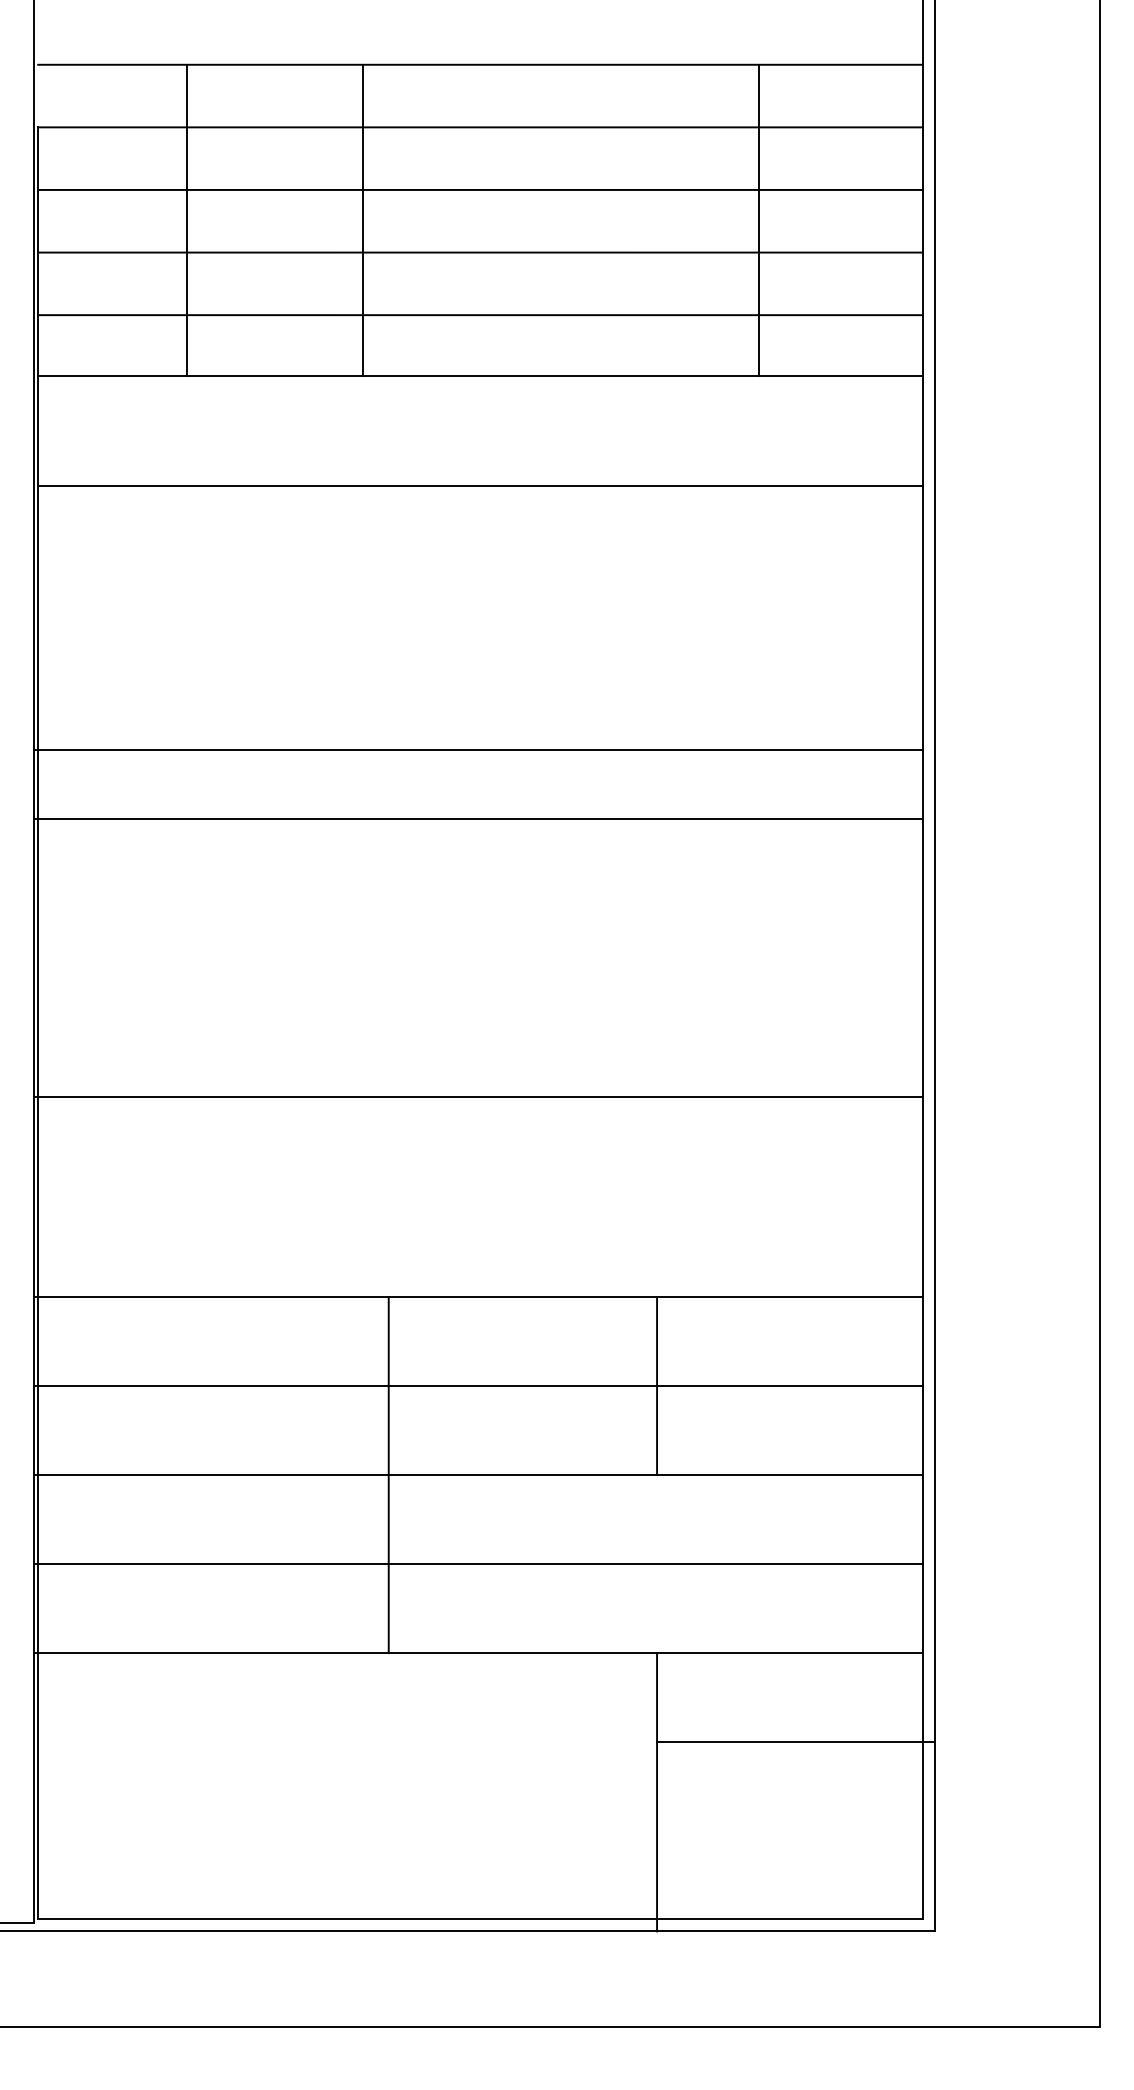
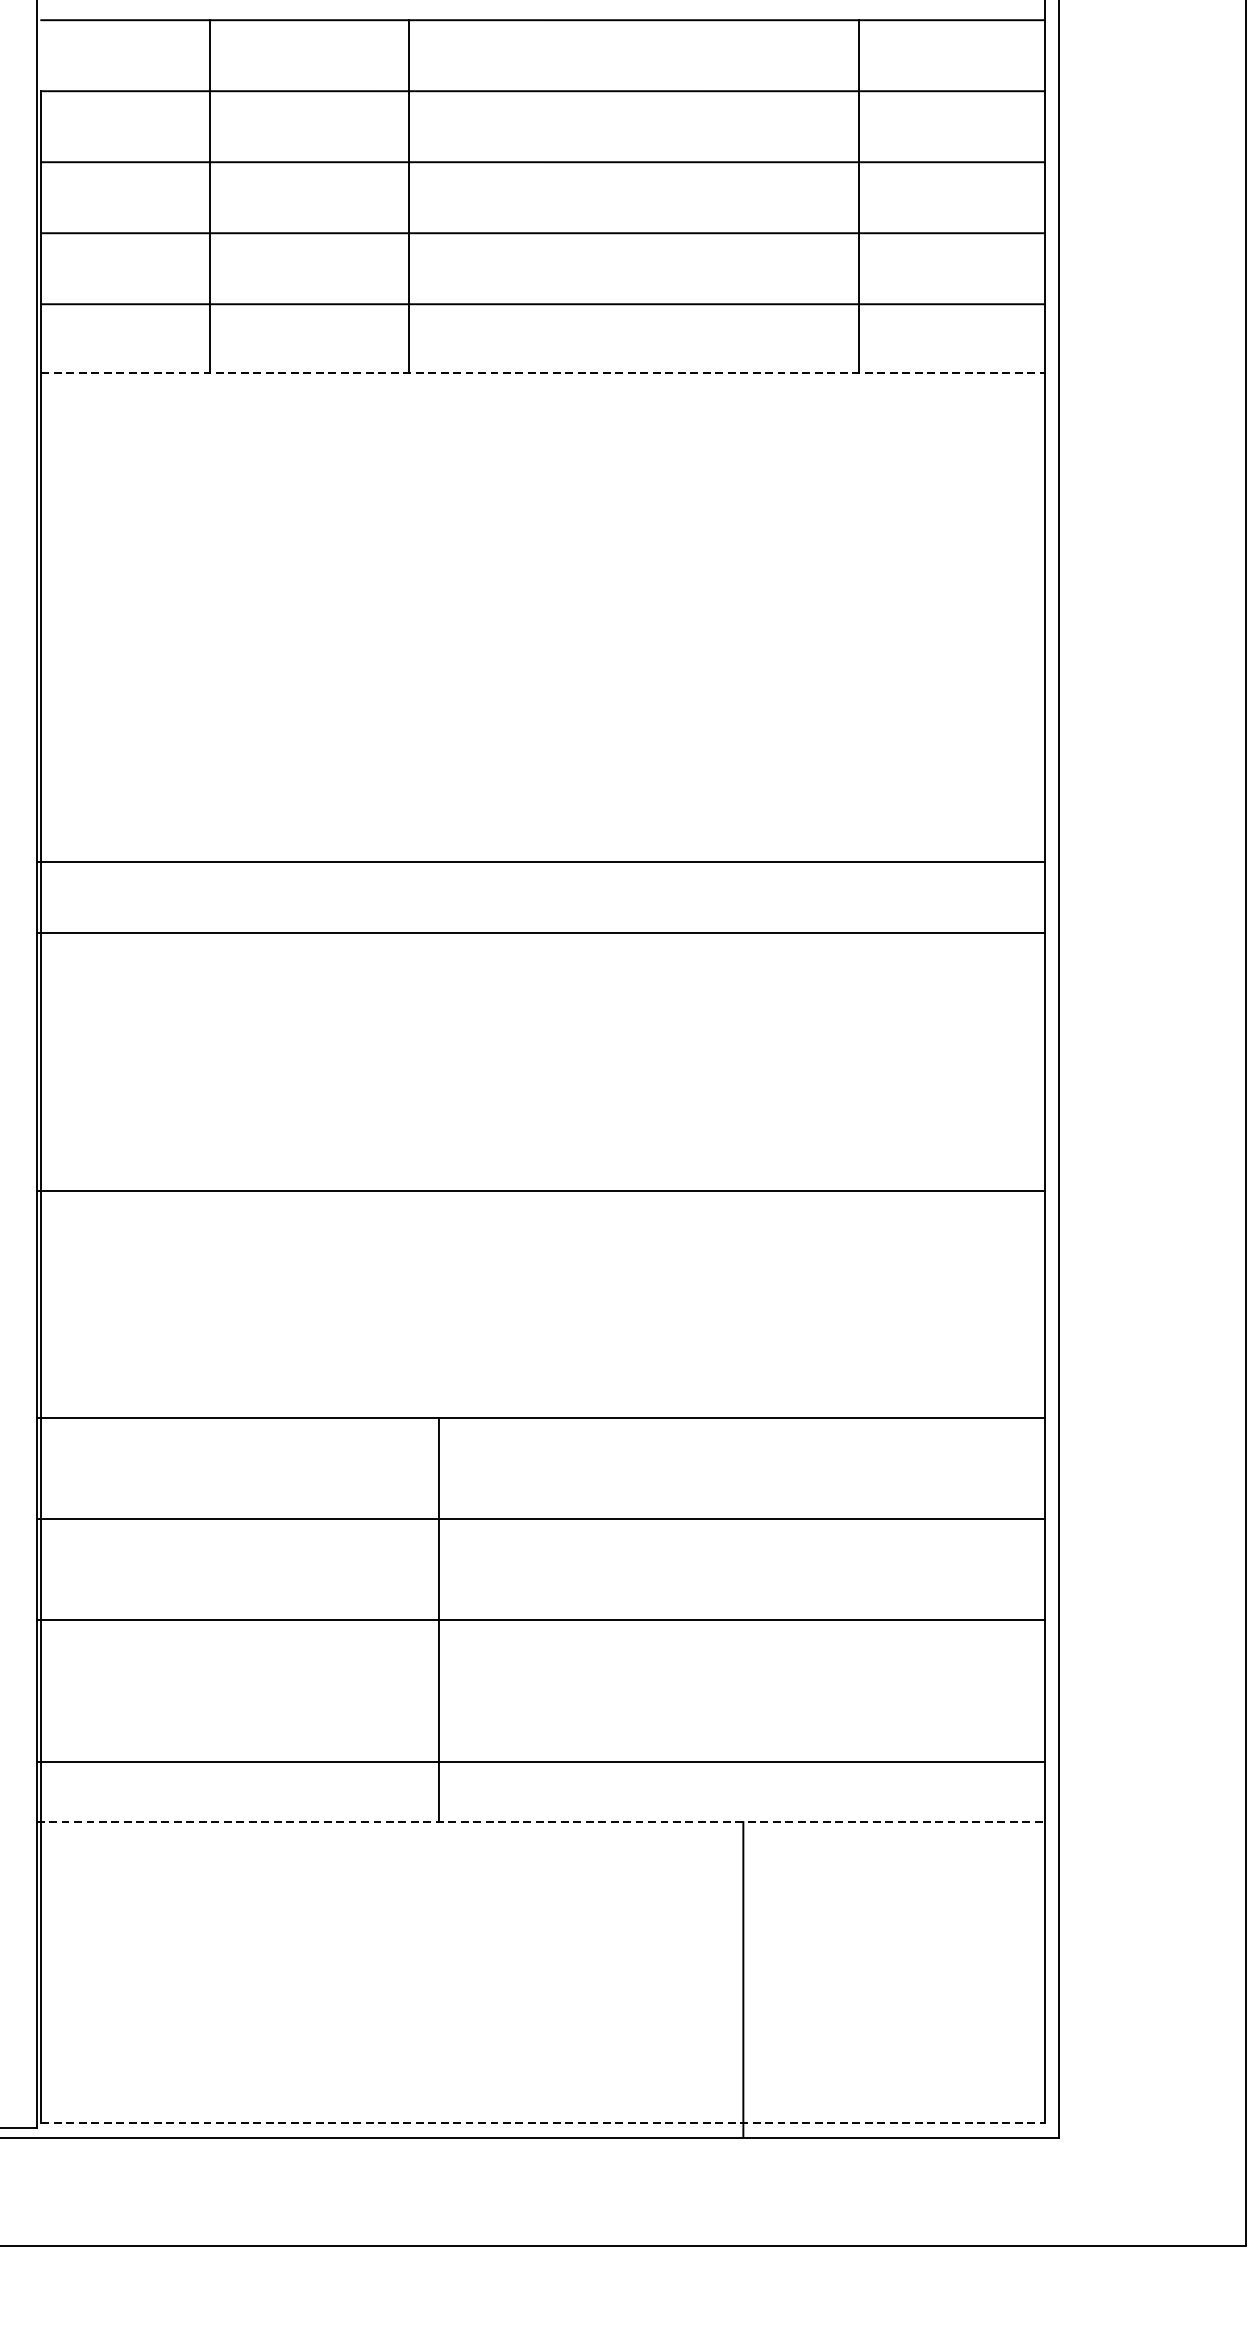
line: (480, 375) -> (543, 372), solid -> dashed
line: (480, 485) -> (543, 497), removed
line: (478, 750) -> (540, 861), moved
line: (478, 818) -> (540, 933), moved
line: (657, 1386) -> (743, 1519), removed
line: (478, 1564) -> (540, 1762), moved
line: (478, 1653) -> (540, 1822), solid -> dashed
line: (796, 1742) -> (901, 1923), removed
line: (480, 1918) -> (543, 2123), solid -> dashed

